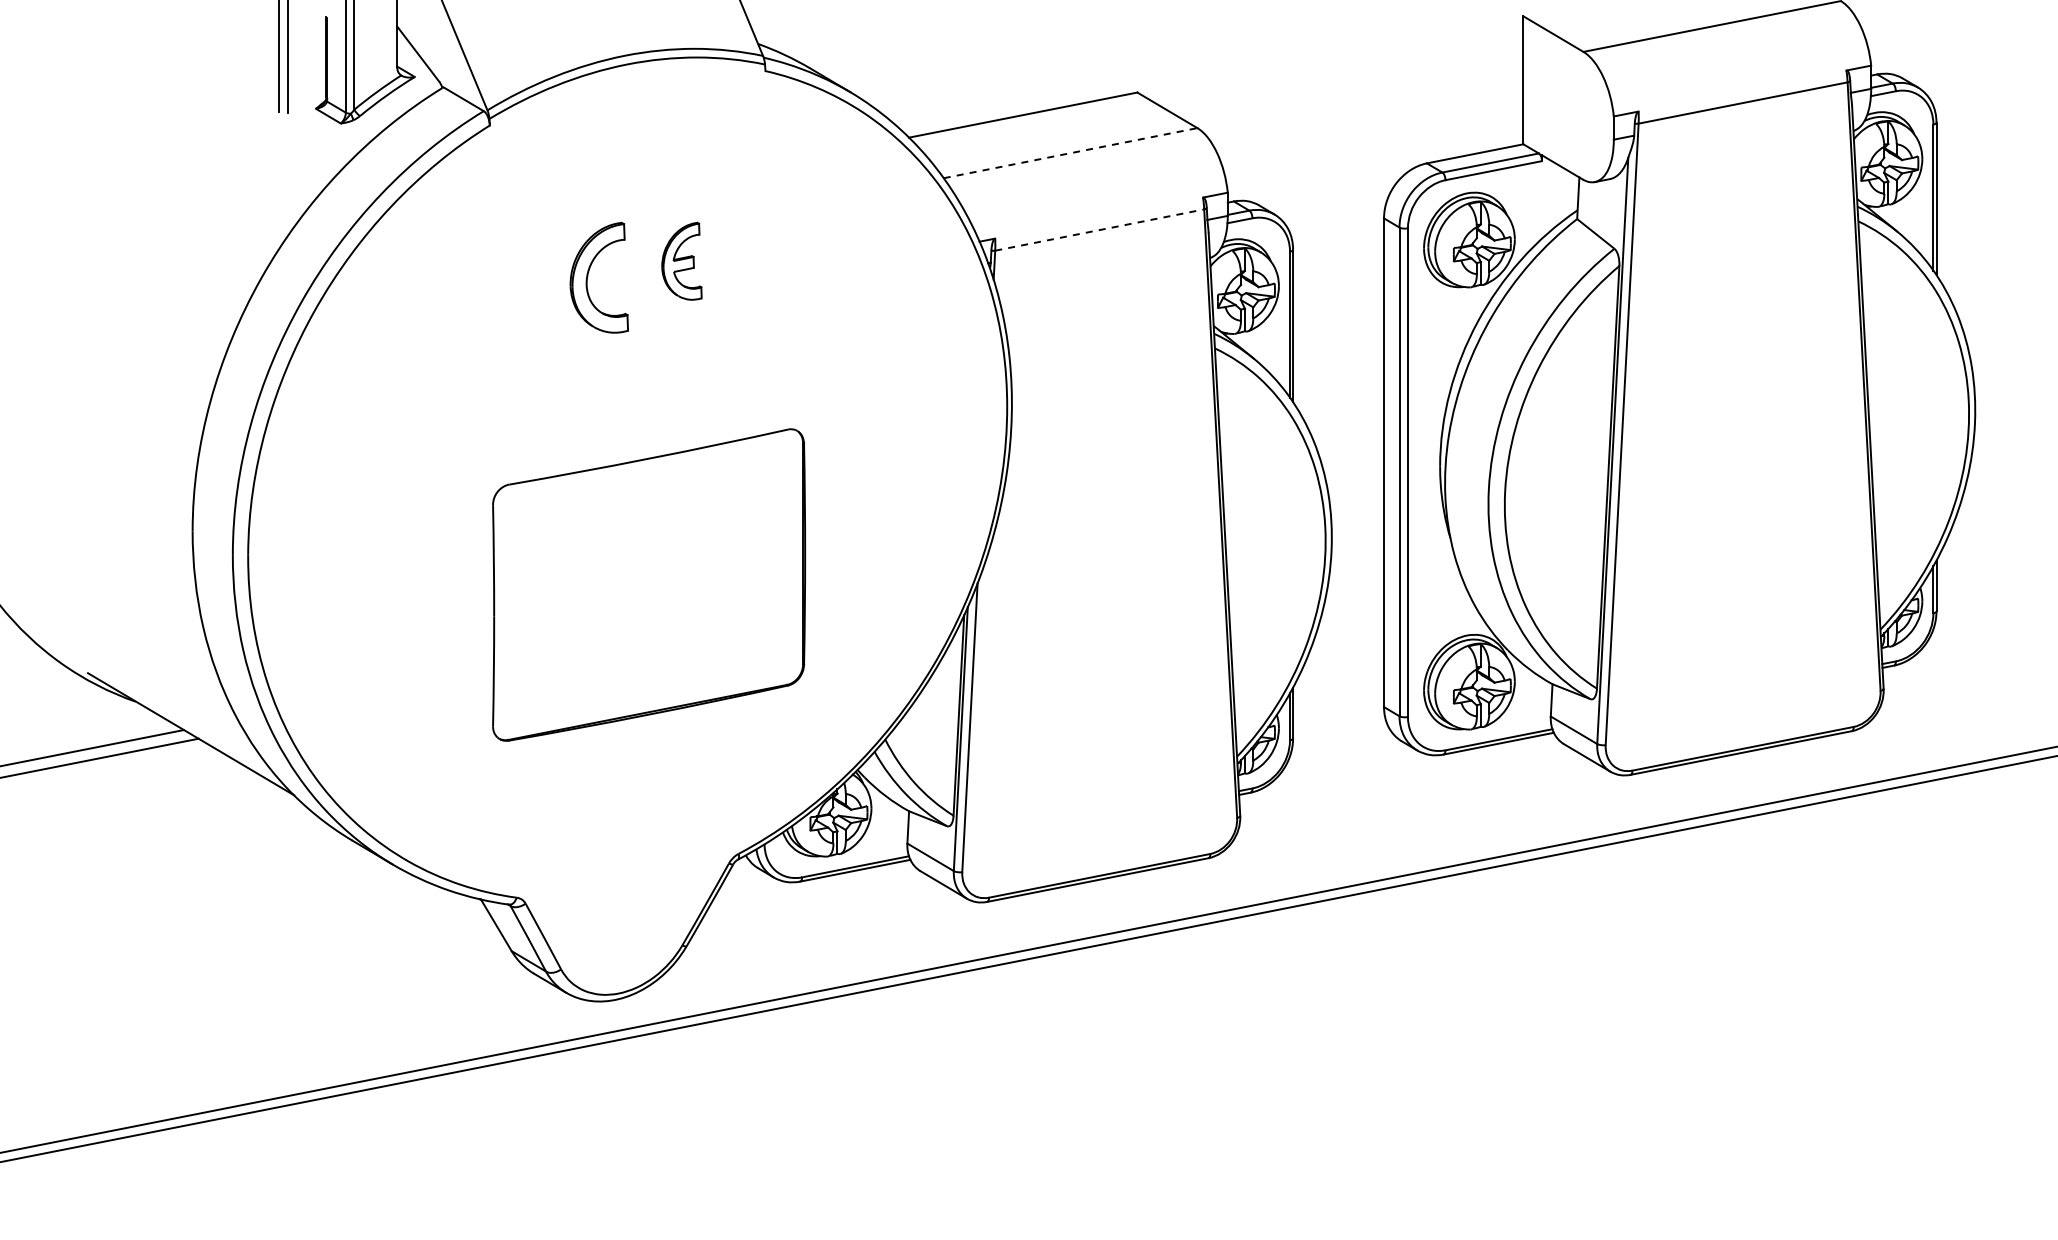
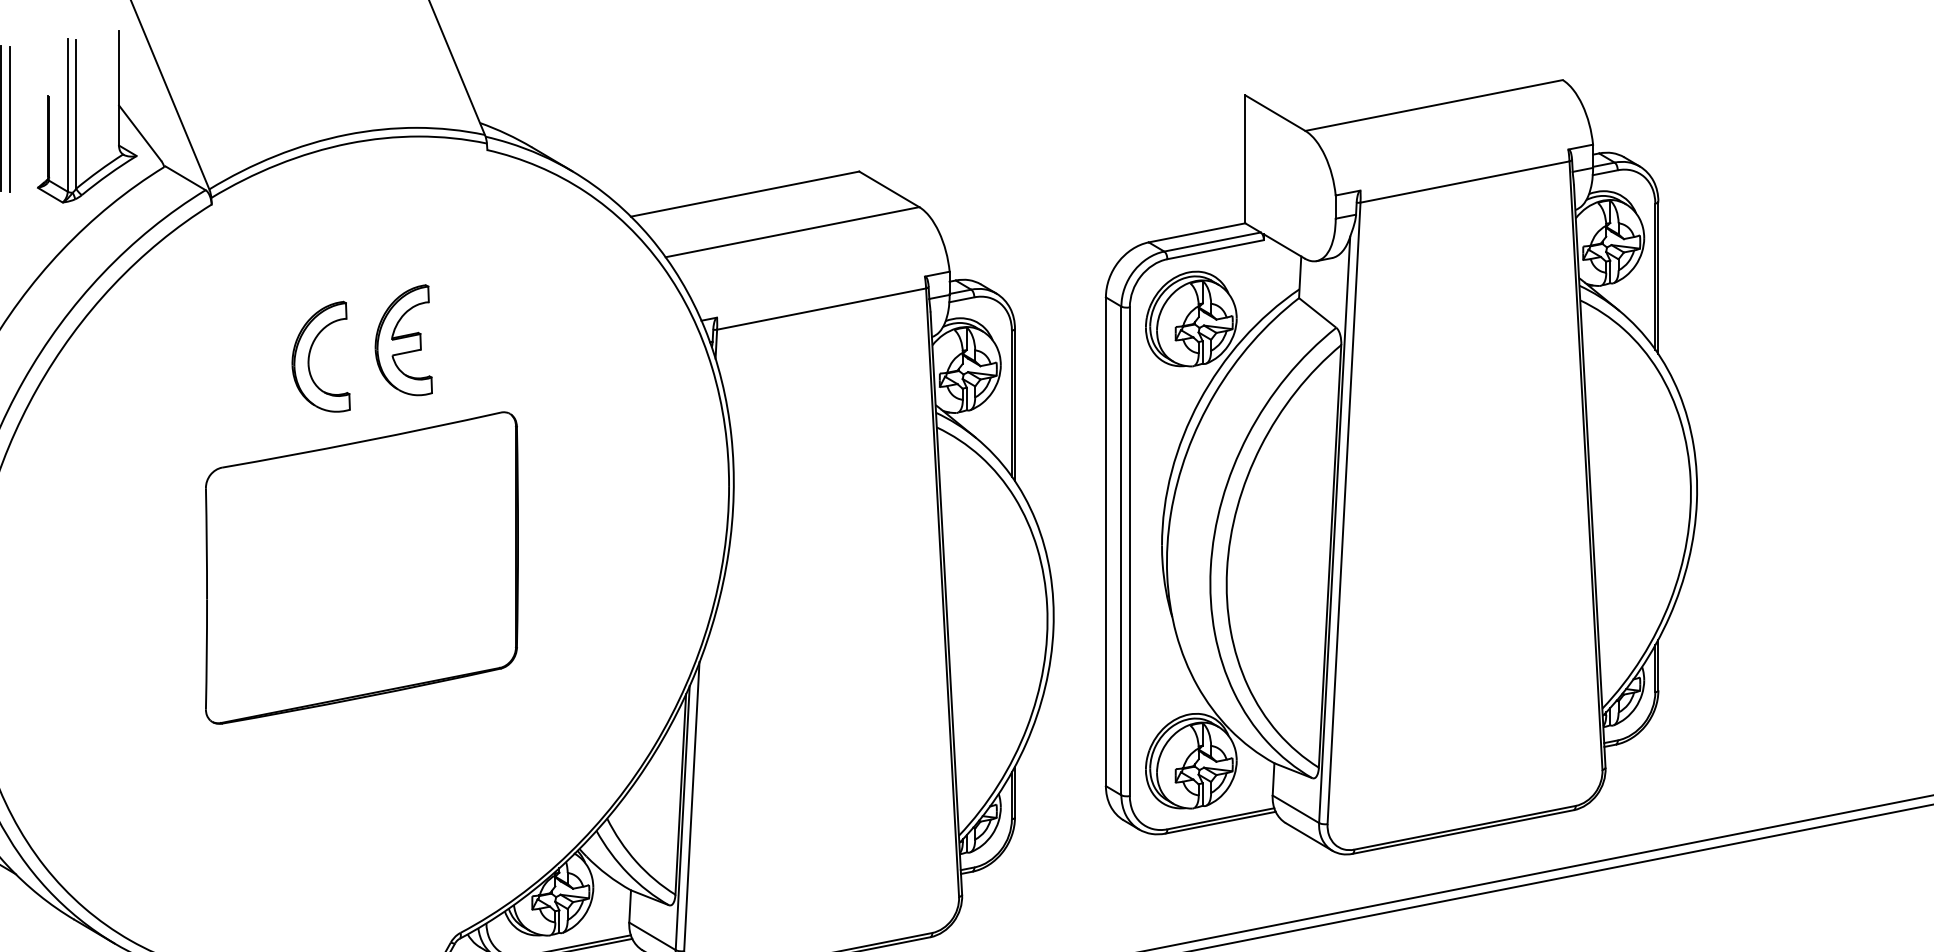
line: (1071, 153) -> (793, 232), dashed -> solid
line: (1099, 230) -> (821, 309), dashed -> solid
part: (681, 261) -> (403, 340), size x1.43
part: (649, 584) -> (362, 567), moved

